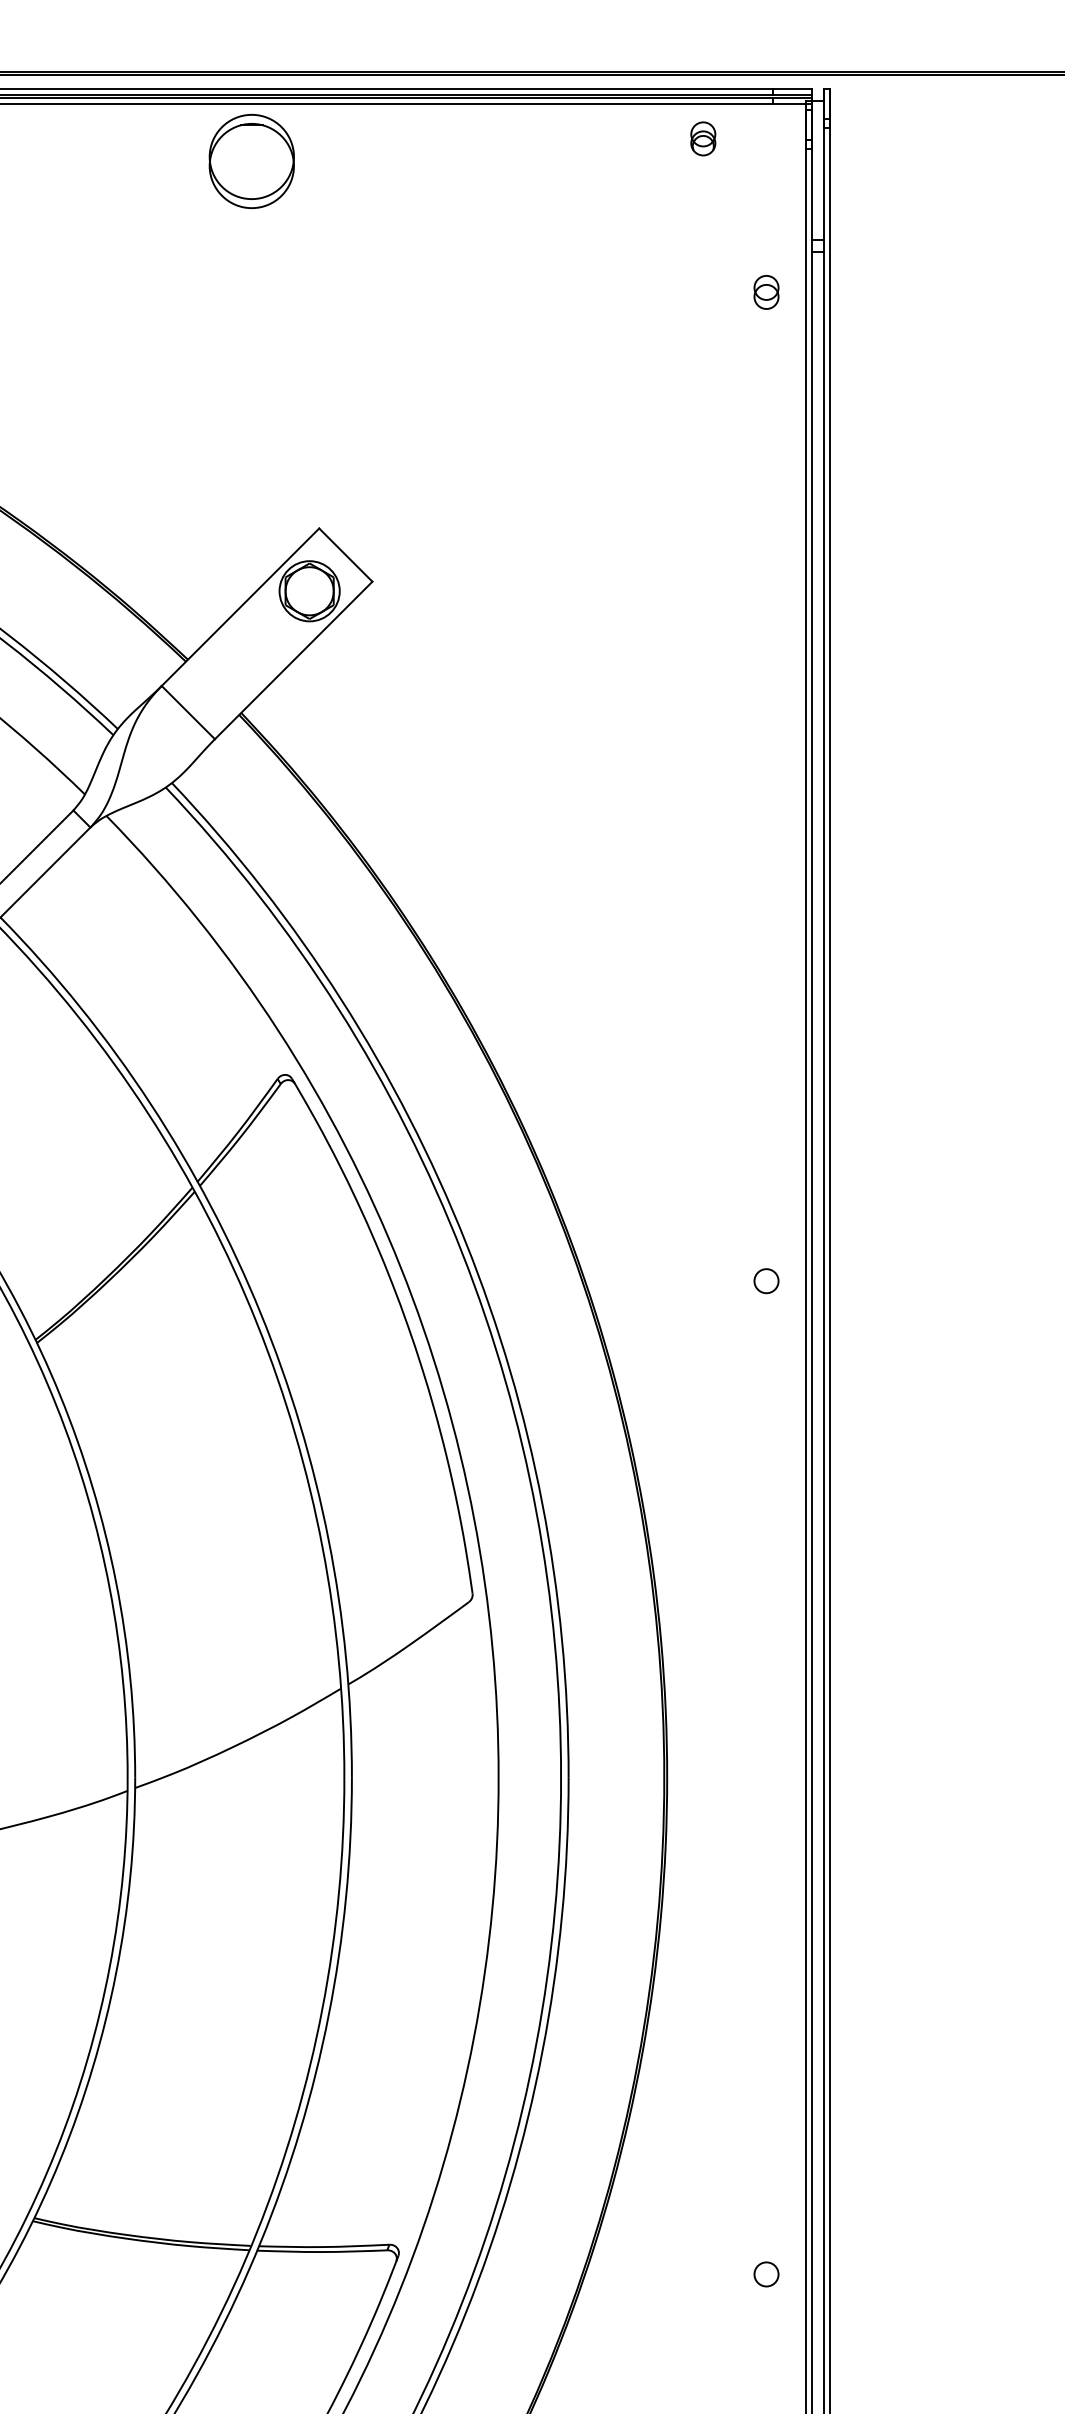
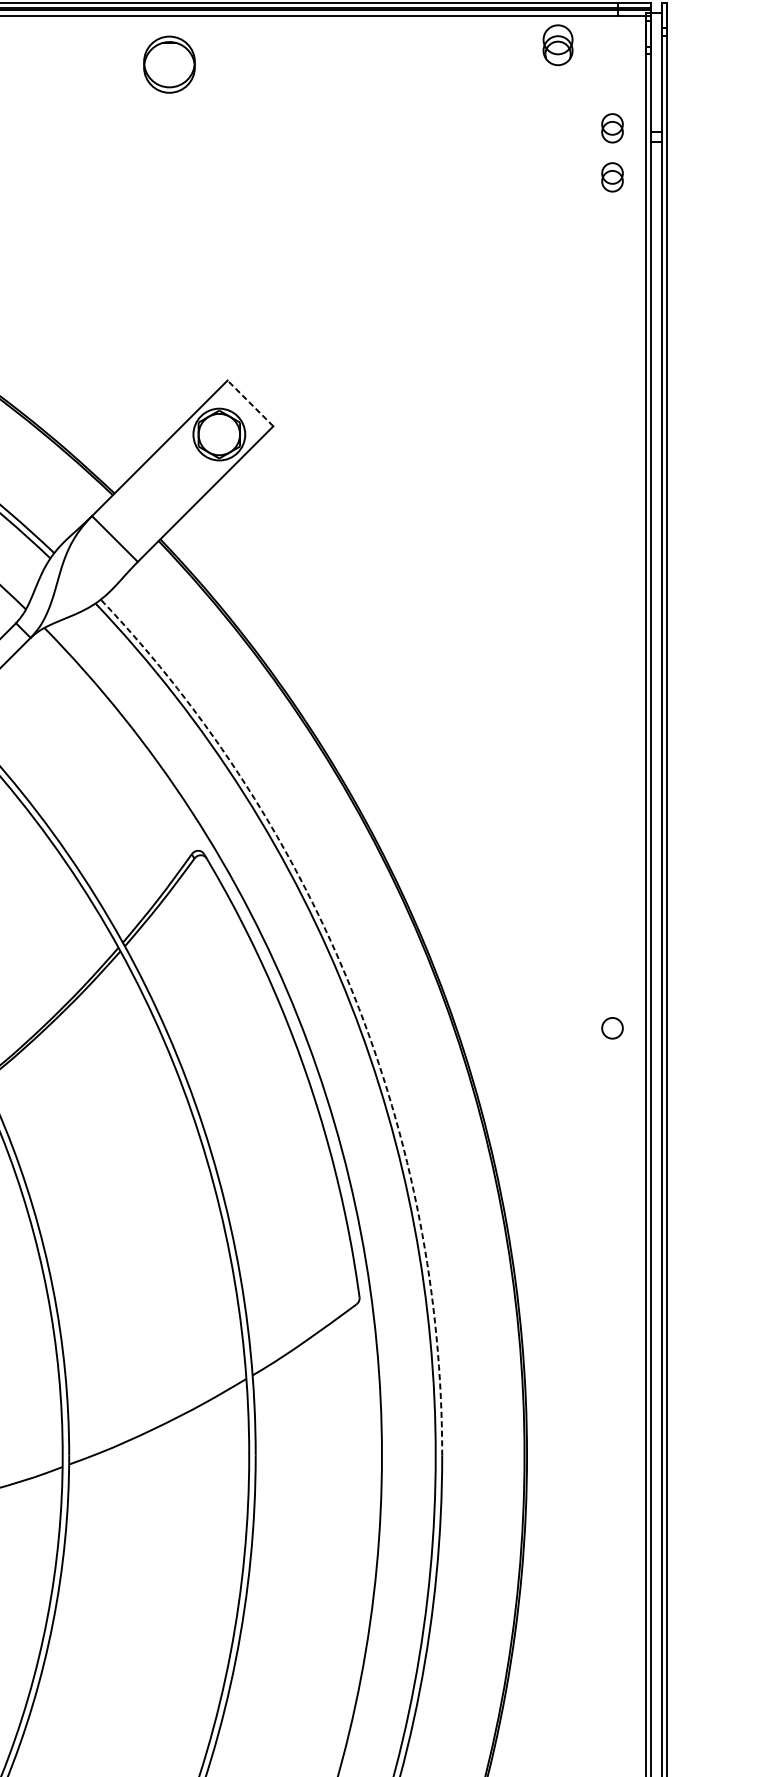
part: (703, 138) -> (558, 44), size x1.4
part: (251, 161) -> (169, 64), size x0.7
part: (766, 235) -> (612, 128), added
line: (345, 555) -> (250, 403), solid -> dashed
arc: (465, 1242) -> (353, 995), solid -> dashed

